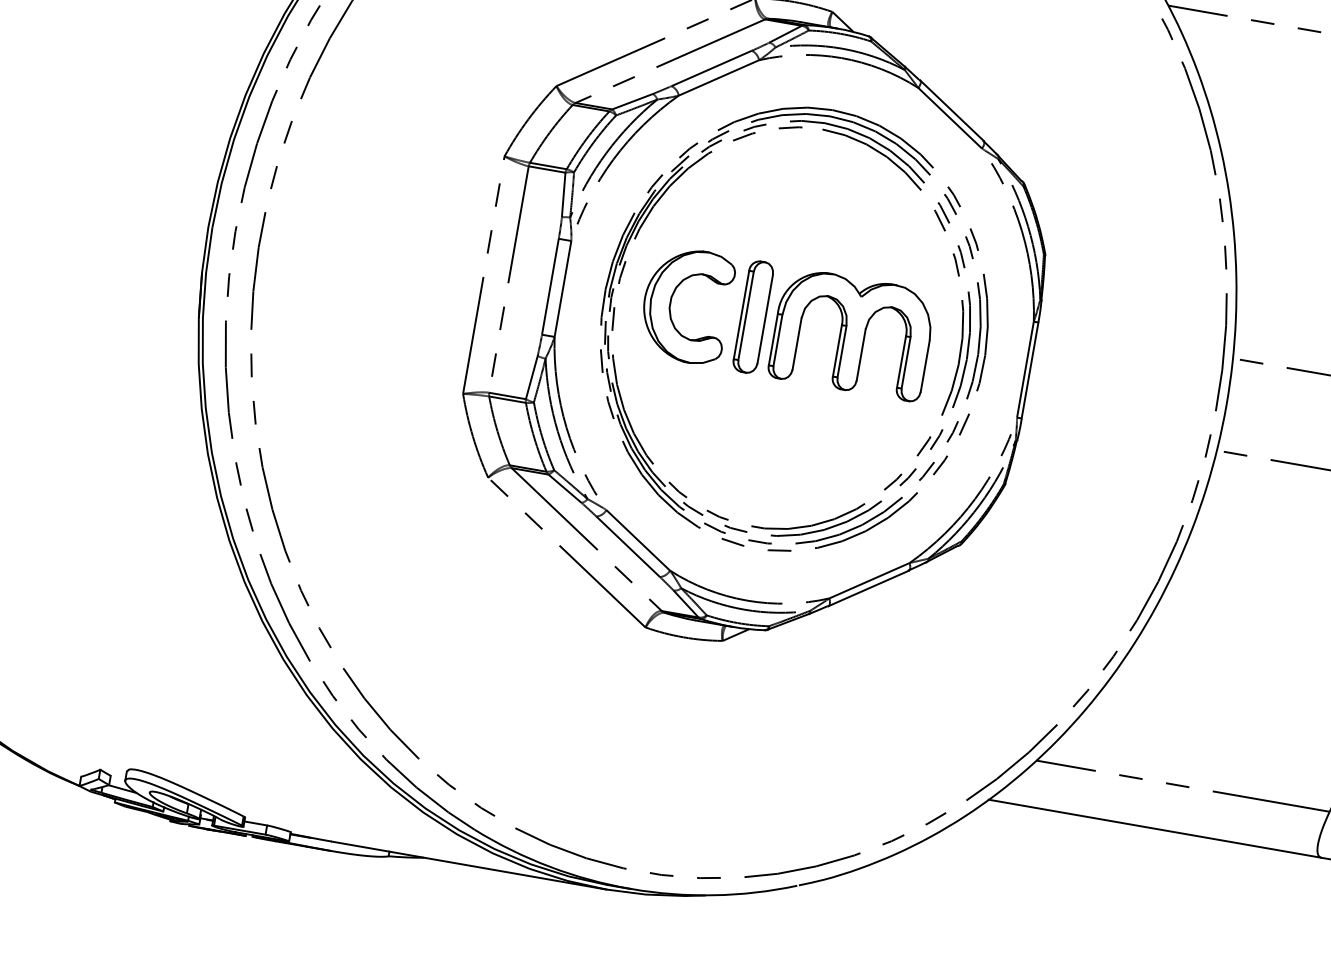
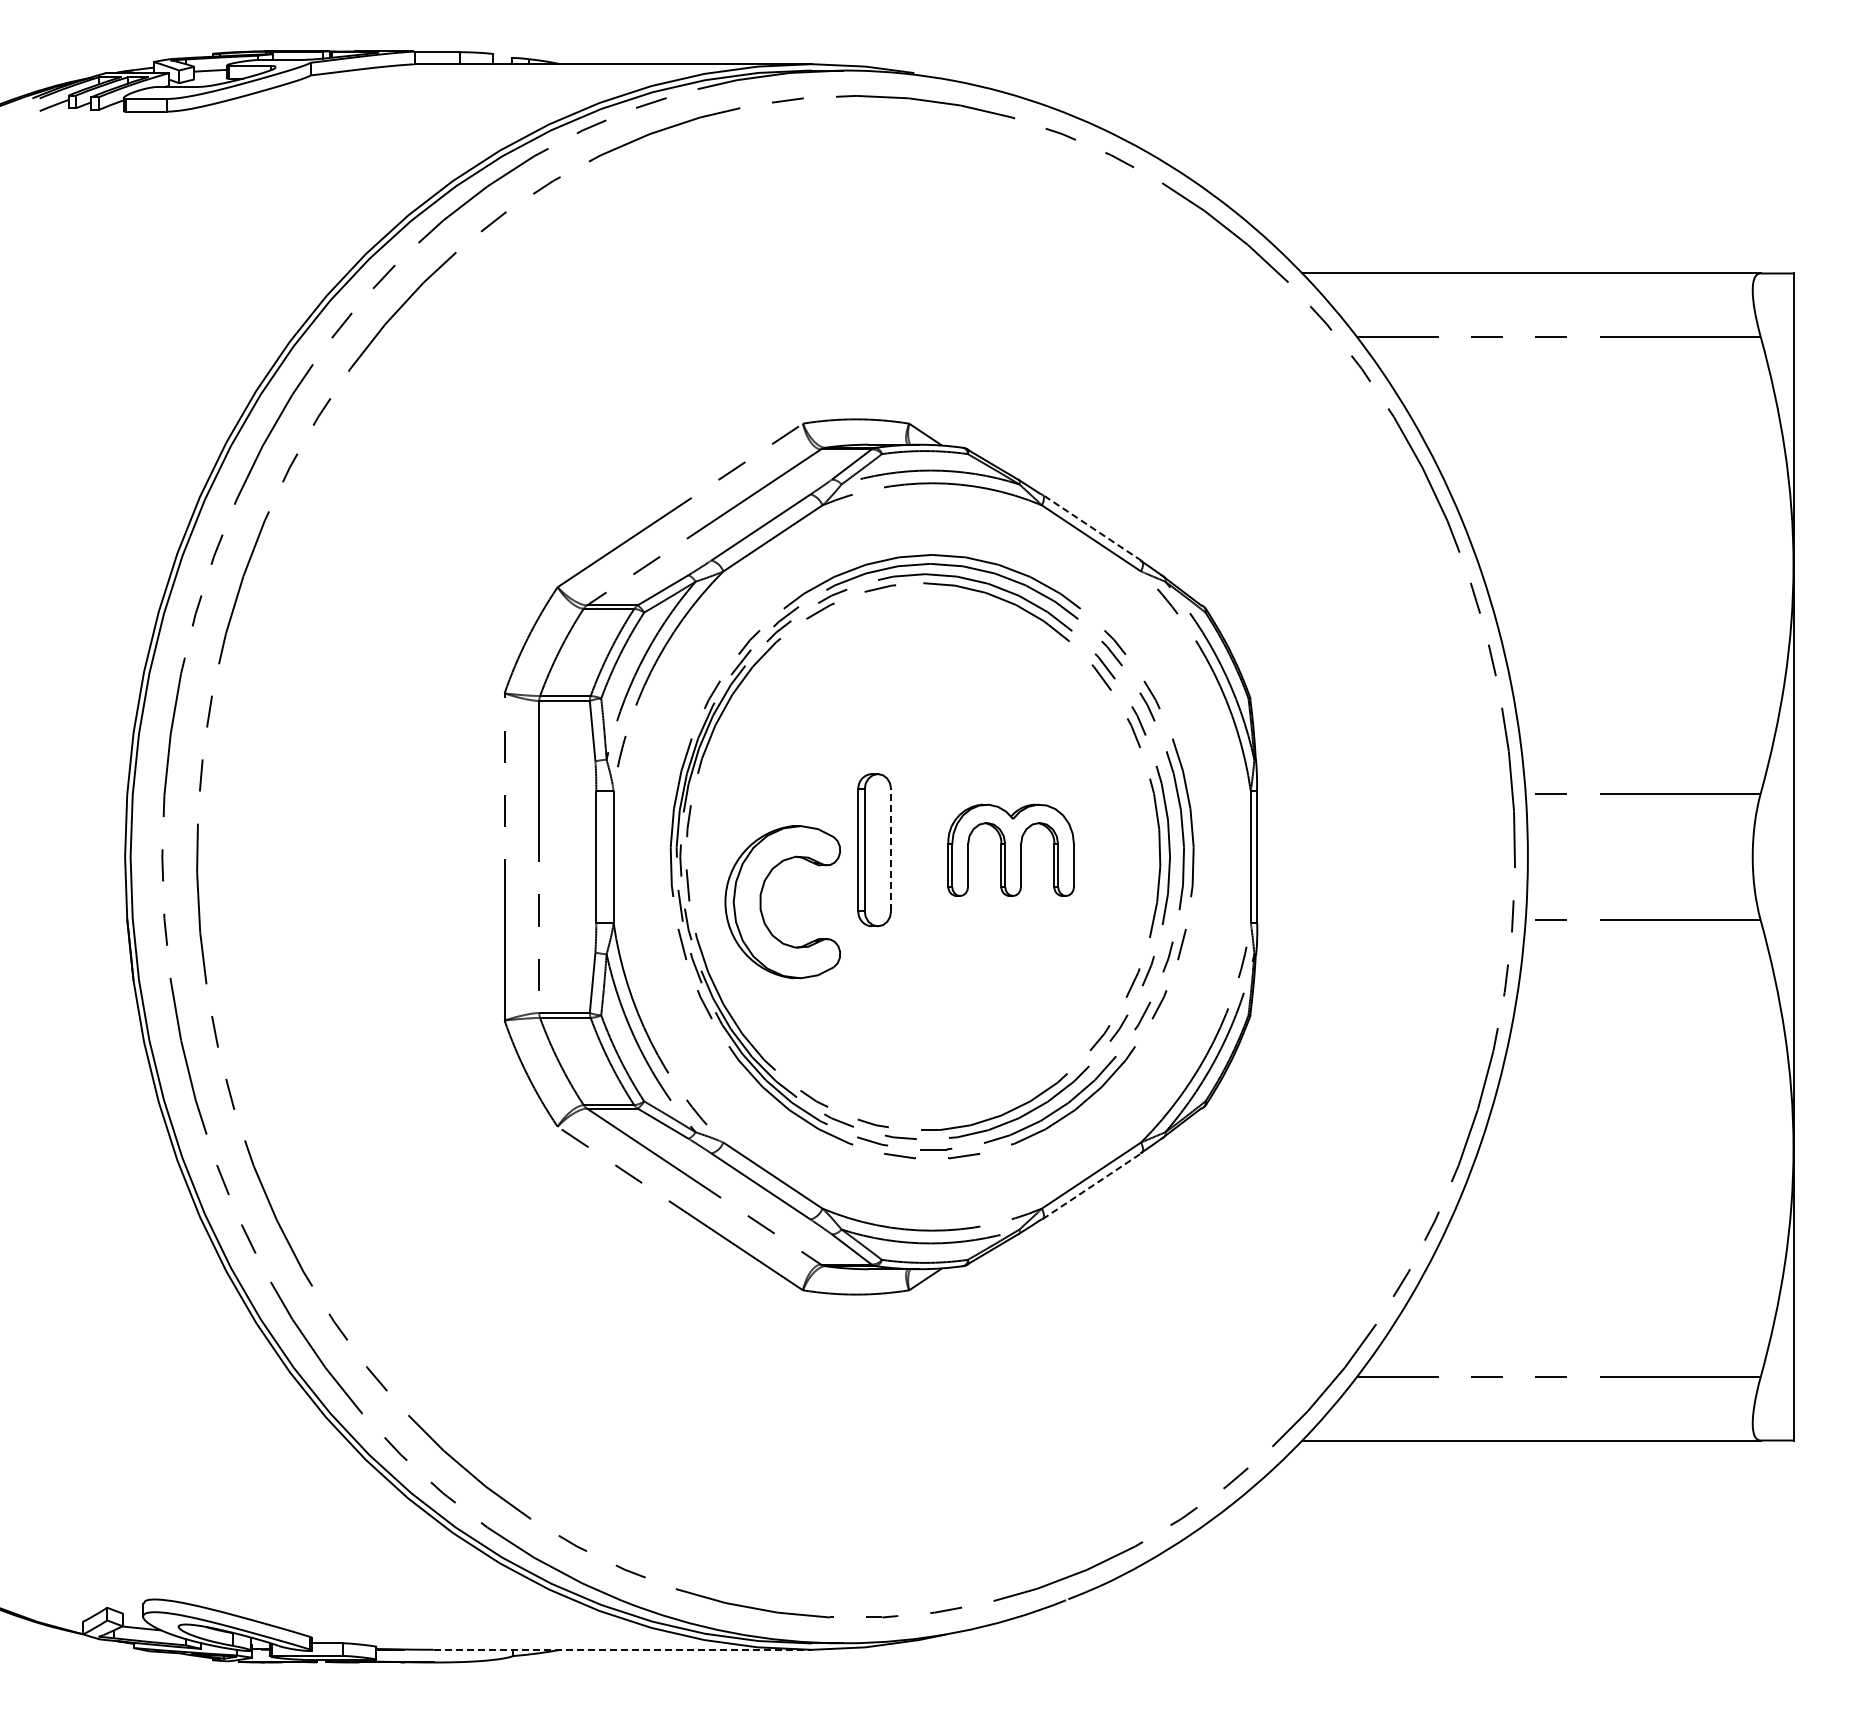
line: (952, 110) -> (1092, 527), solid -> dashed
part: (671, 302) -> (761, 902), moved
line: (765, 319) -> (891, 850), solid -> dashed
part: (851, 334) -> (1010, 850), size x0.6
line: (868, 588) -> (1092, 1186), solid -> dashed
line: (469, 865) -> (623, 1649), solid -> dashed

